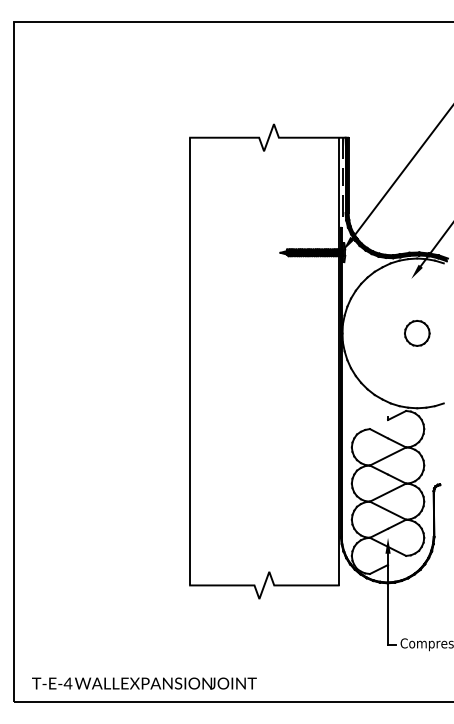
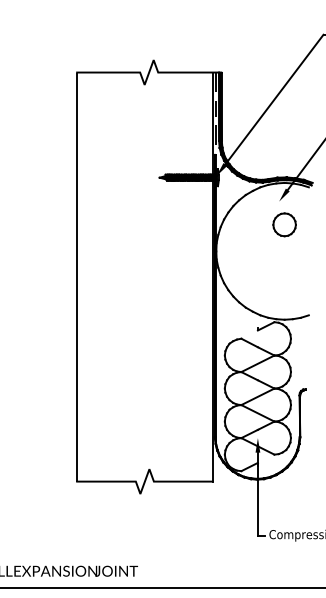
part: (417, 333) -> (284, 224), moved

